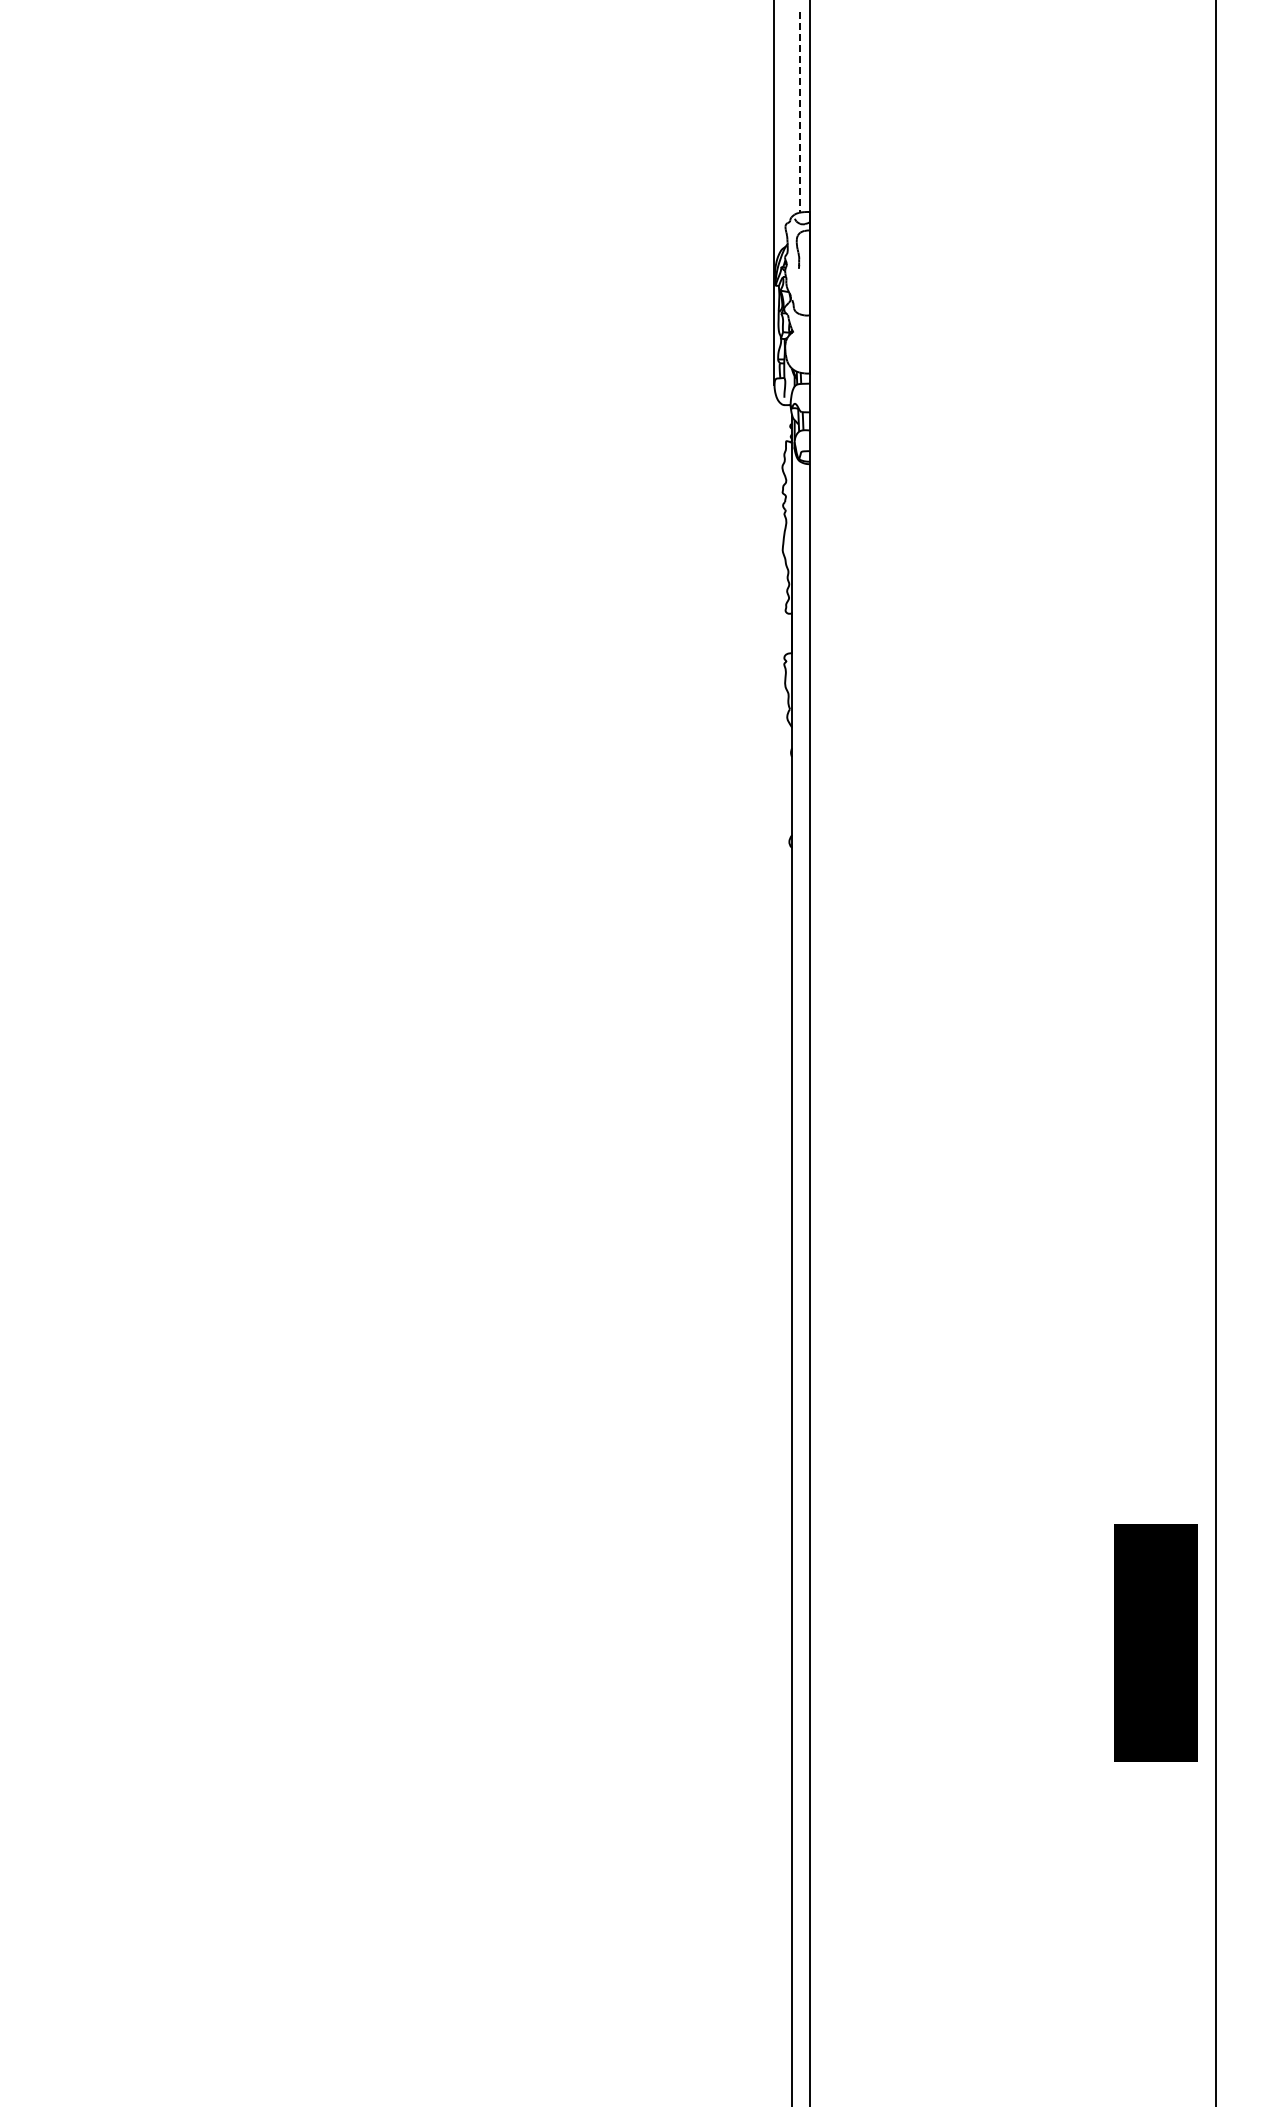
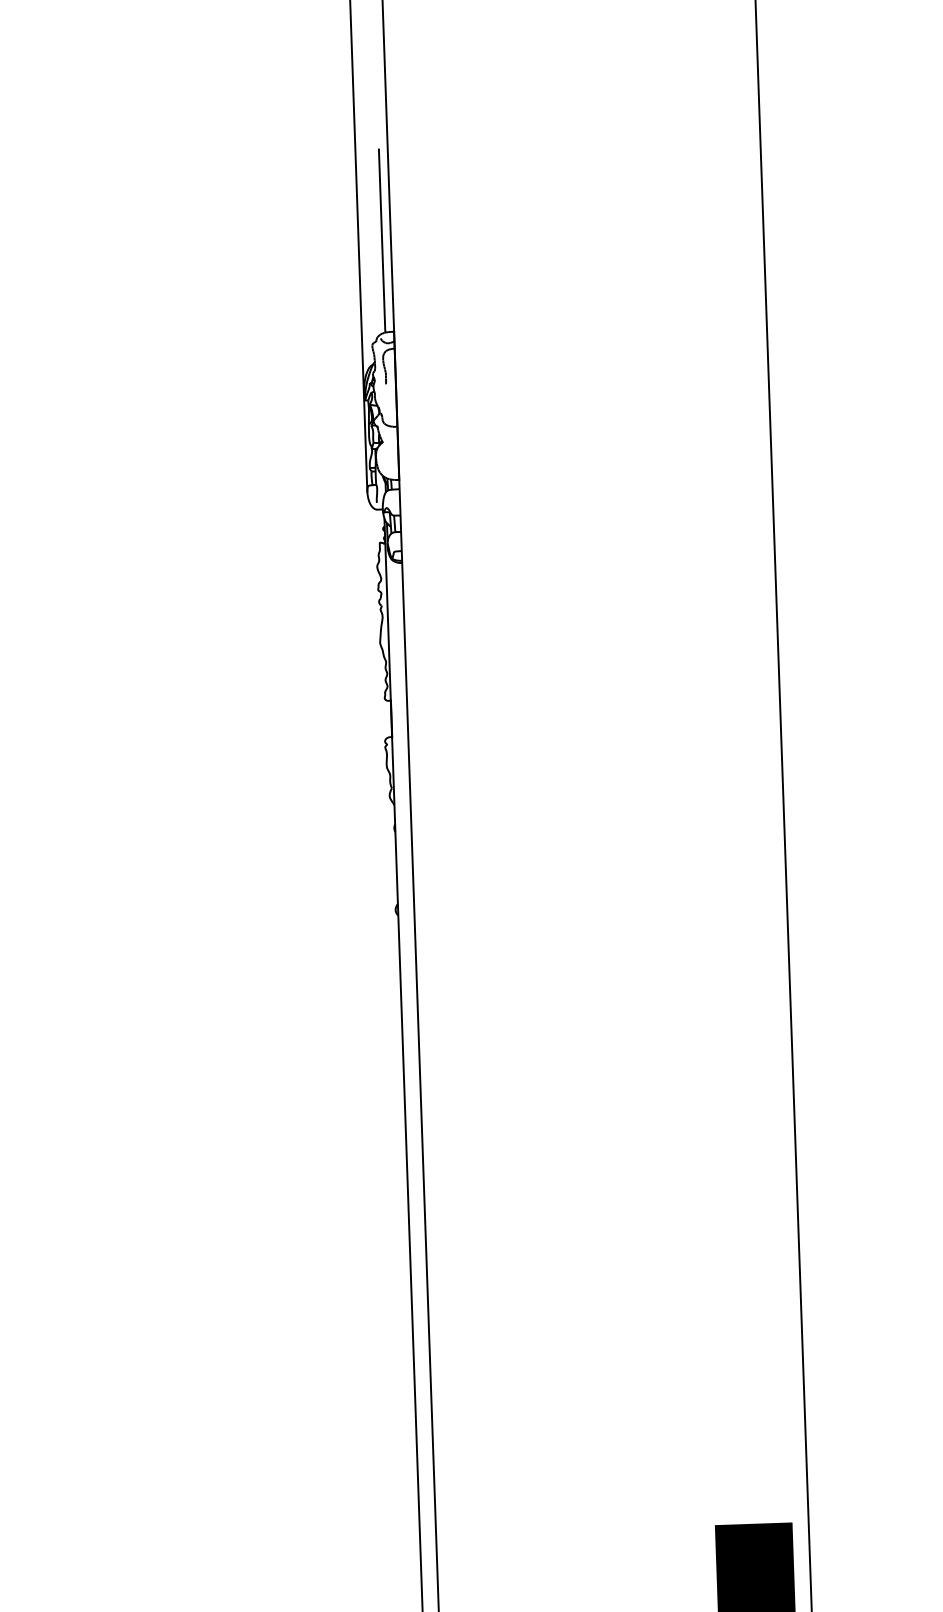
line: (800, 112) -> (382, 240), dashed -> solid

